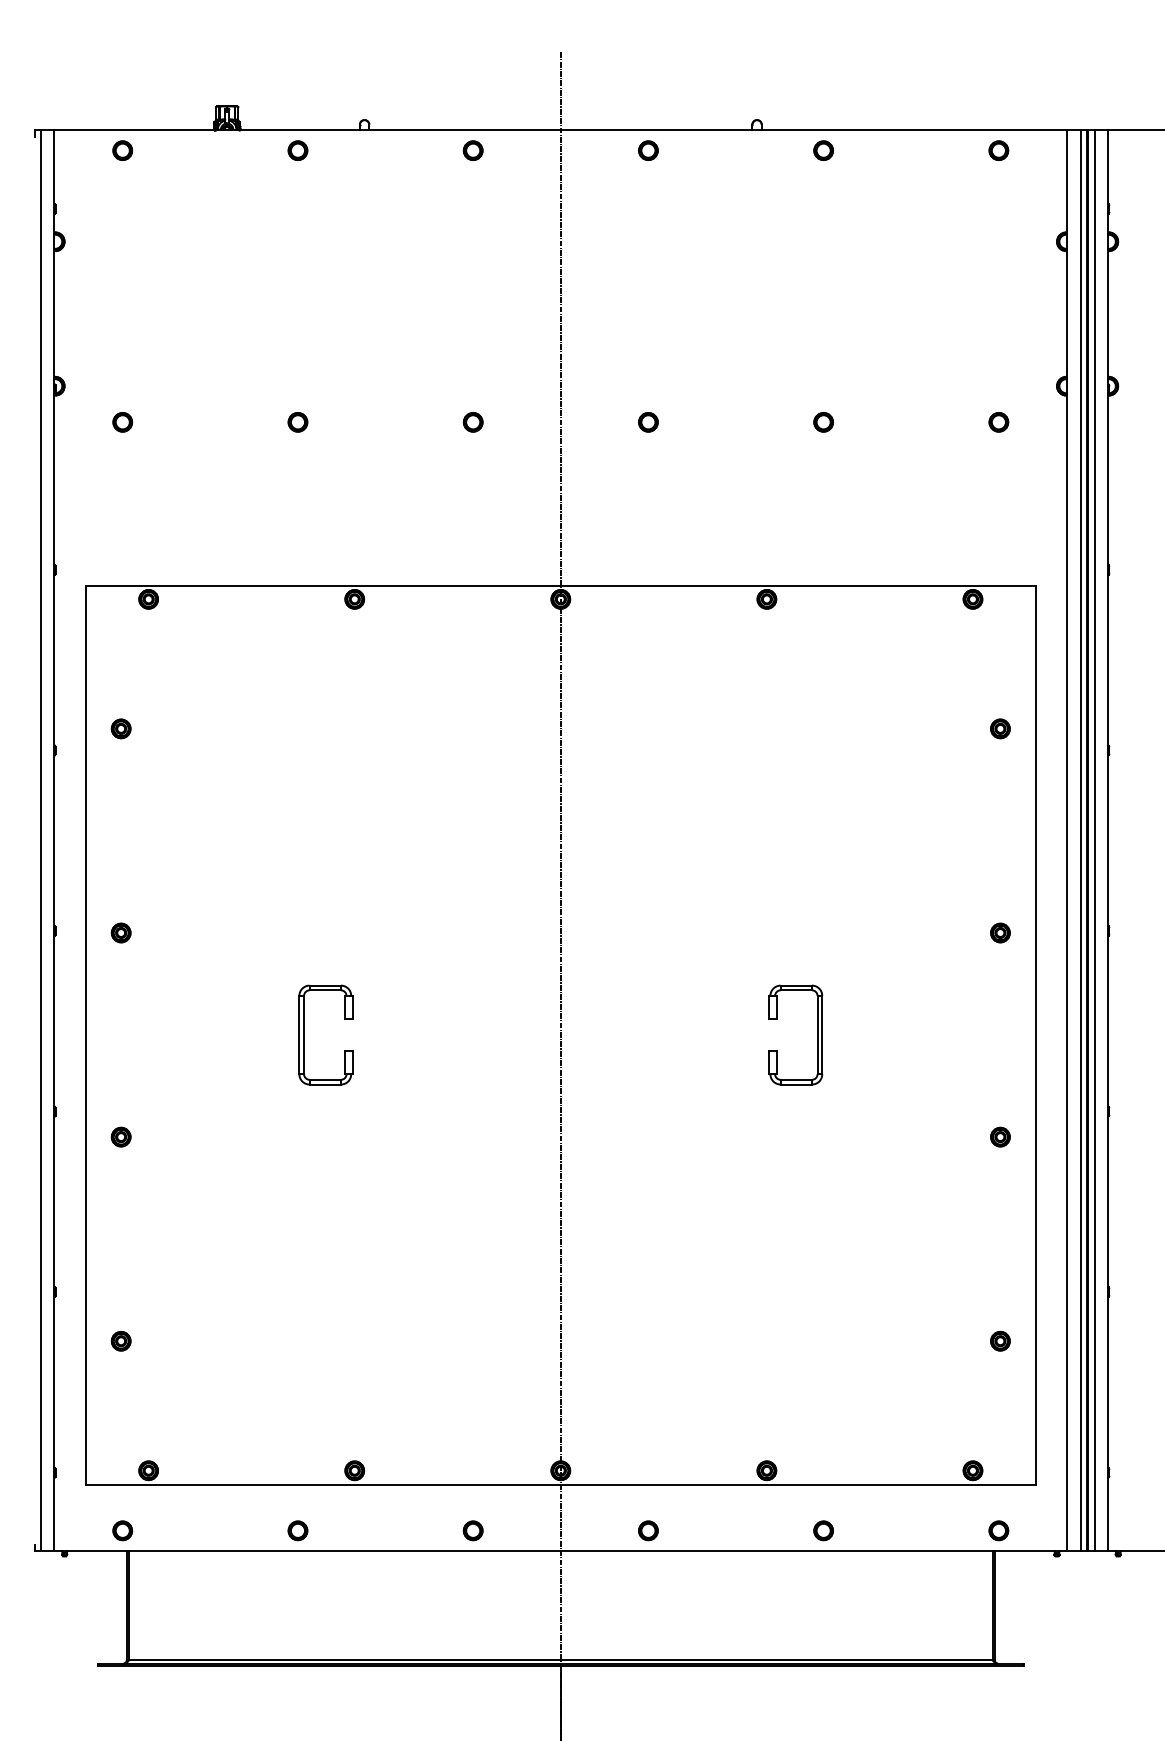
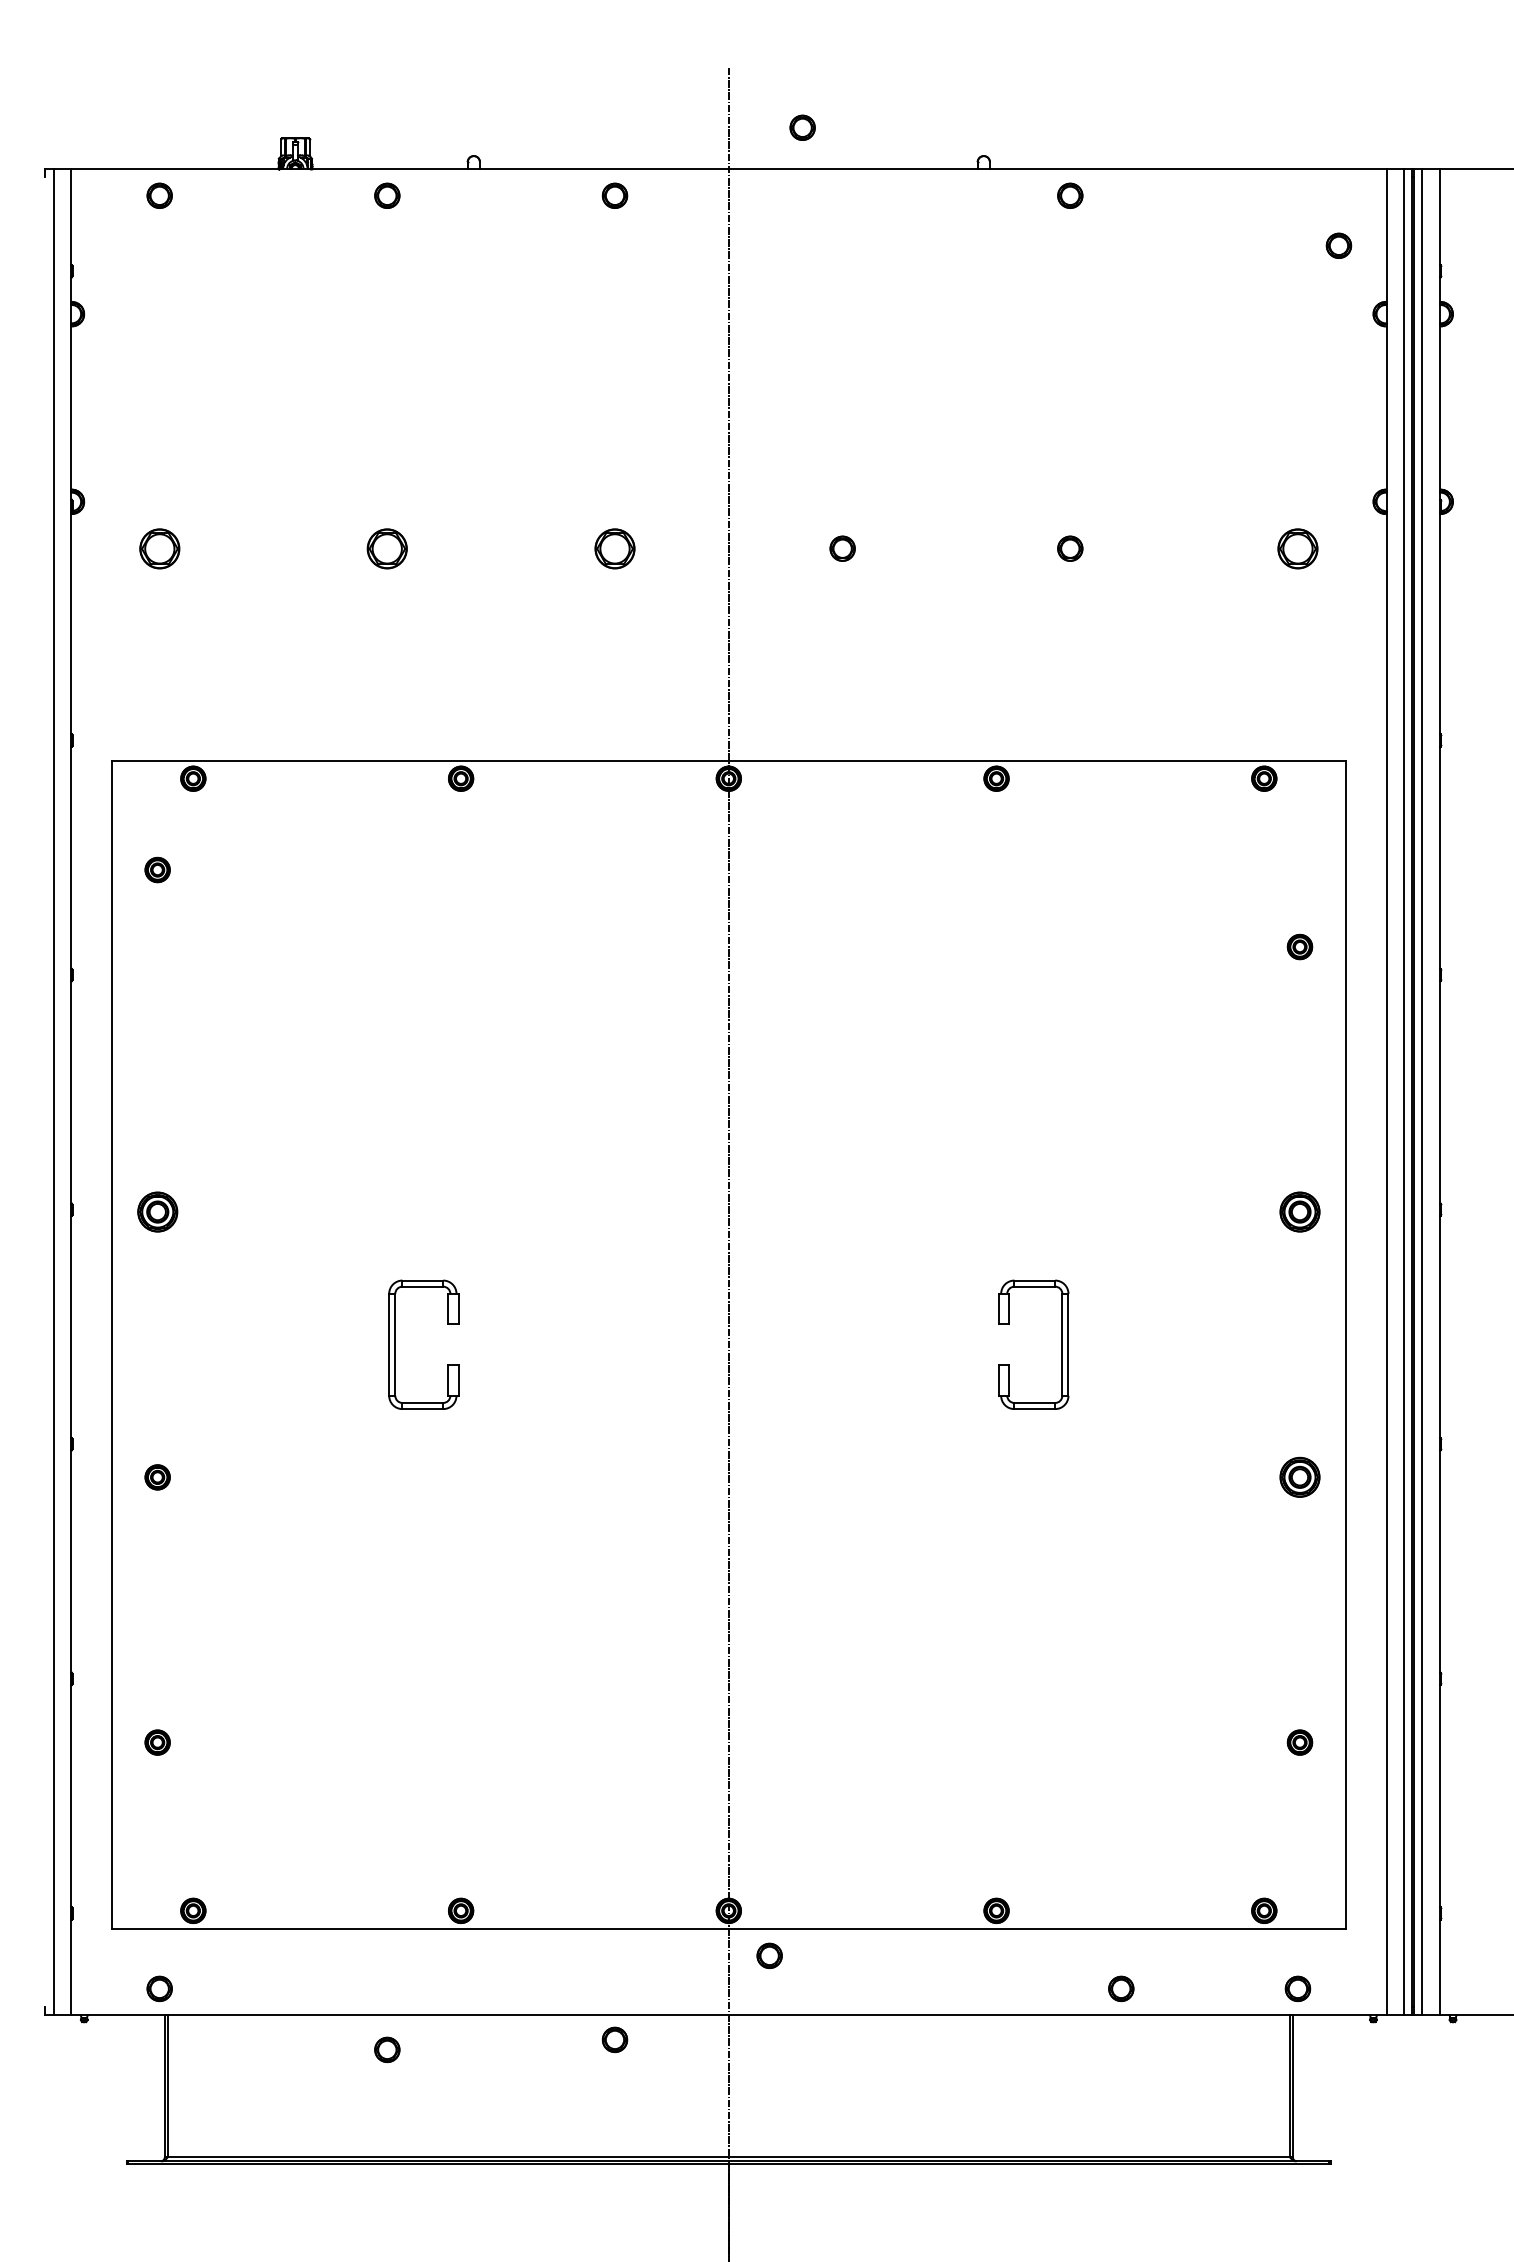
part: (648, 150) -> (802, 127), moved
part: (998, 150) -> (1338, 245), moved
part: (122, 422) -> (159, 548), size x1.6
part: (298, 422) -> (387, 548), size x1.6
part: (472, 422) -> (614, 548), size x1.6
part: (998, 422) -> (1297, 548), size x1.6
part: (121, 728) -> (157, 869), moved
part: (121, 933) -> (157, 1212), size x1.6
part: (1000, 933) -> (1299, 1212), size x1.6
part: (1000, 1137) -> (1299, 1477), size x1.6
part: (298, 1530) -> (387, 2049), moved
part: (472, 1530) -> (614, 2039), moved
part: (648, 1530) -> (769, 1955), moved
part: (823, 1530) -> (1121, 1988), moved

